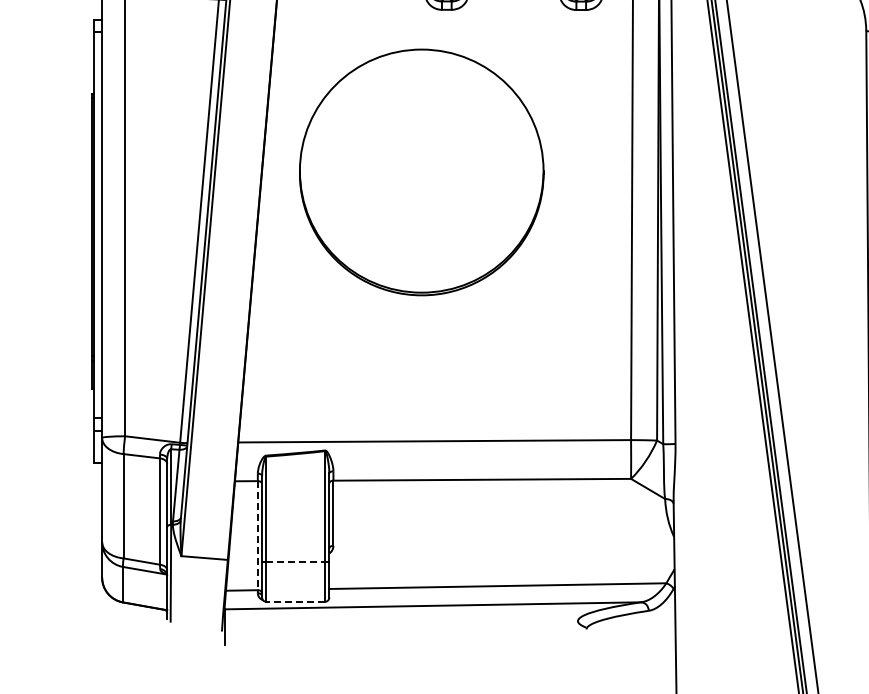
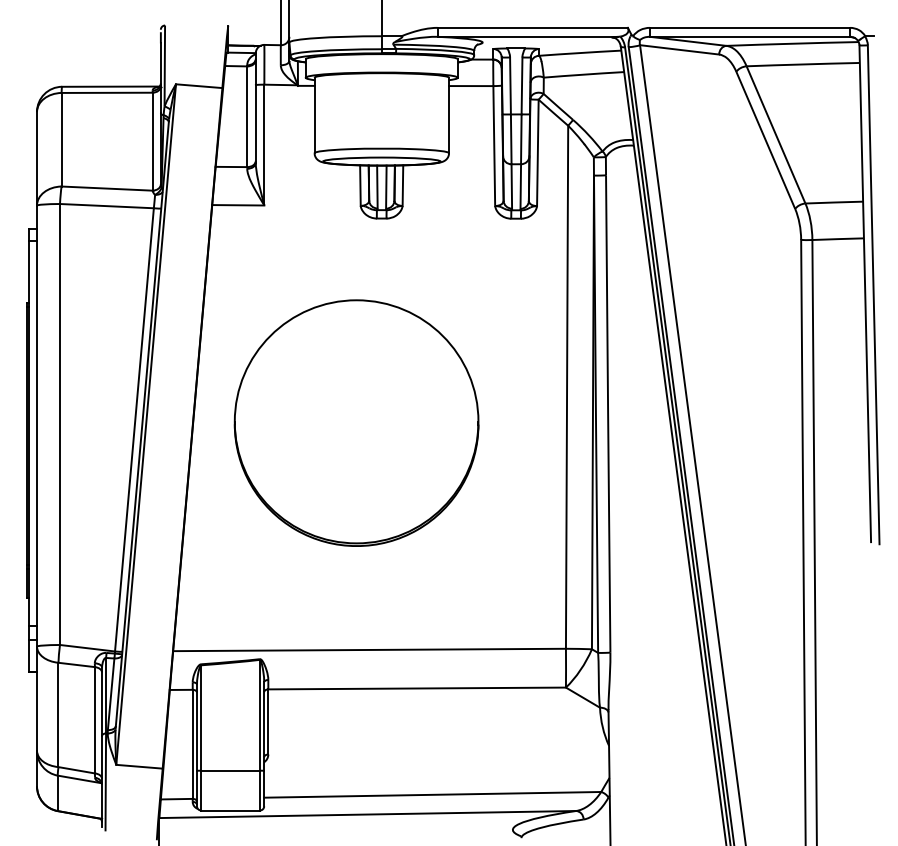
part: (421, 171) -> (356, 422), moved
line: (257, 535) -> (192, 744), dashed -> solid
line: (296, 561) -> (231, 770), dashed -> solid
line: (295, 601) -> (230, 810), dashed -> solid

